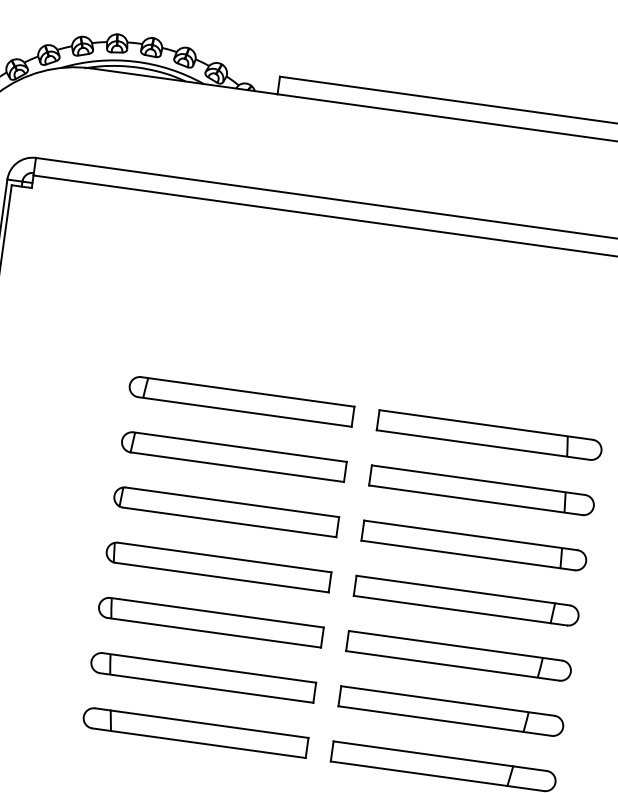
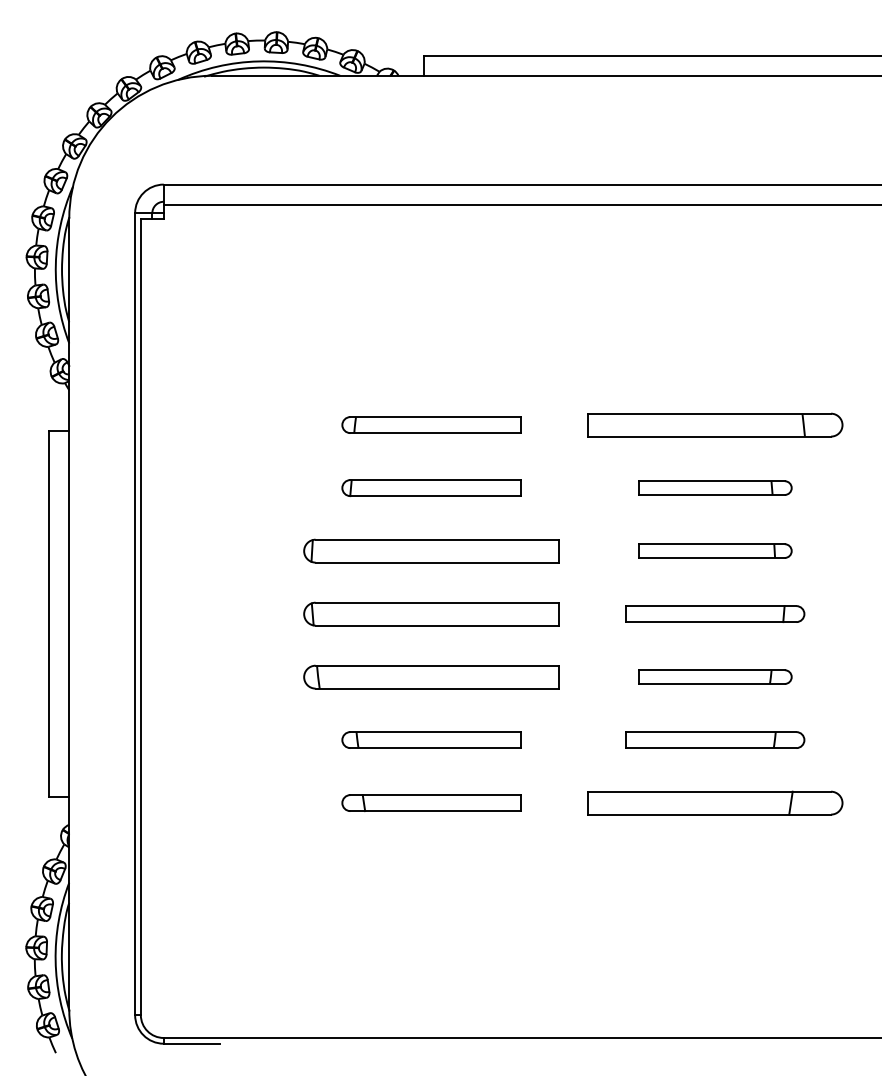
part: (241, 400) -> (431, 424), size x0.7
part: (233, 455) -> (431, 487), size x0.7
part: (482, 490) -> (715, 487), size x0.6
part: (474, 545) -> (715, 550), size x0.6
part: (467, 600) -> (715, 613), size x0.7
part: (459, 656) -> (715, 676), size x0.6
part: (203, 676) -> (431, 739), size x0.7
part: (451, 711) -> (715, 739), size x0.7
part: (195, 731) -> (431, 802), size x0.7

